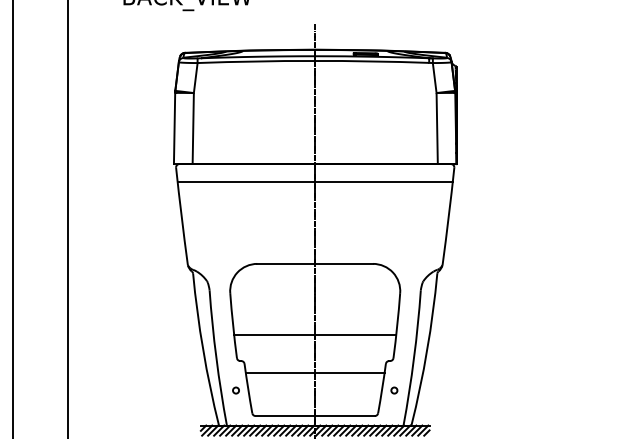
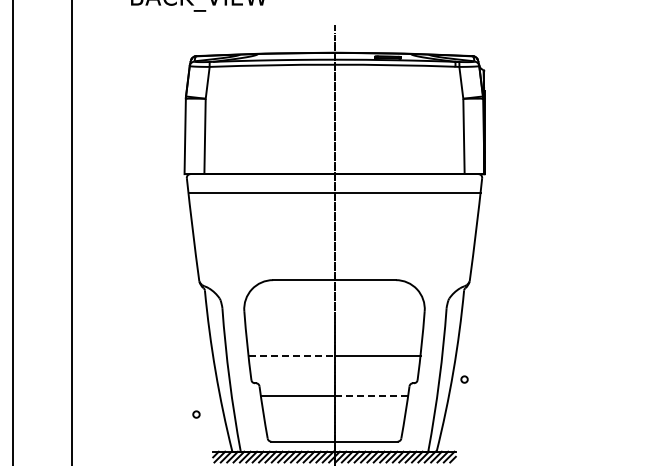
line: (275, 334) -> (292, 355), solid -> dashed
line: (350, 372) -> (371, 395), solid -> dashed
circle: (236, 390) -> (196, 414), moved
circle: (394, 390) -> (464, 379), moved

